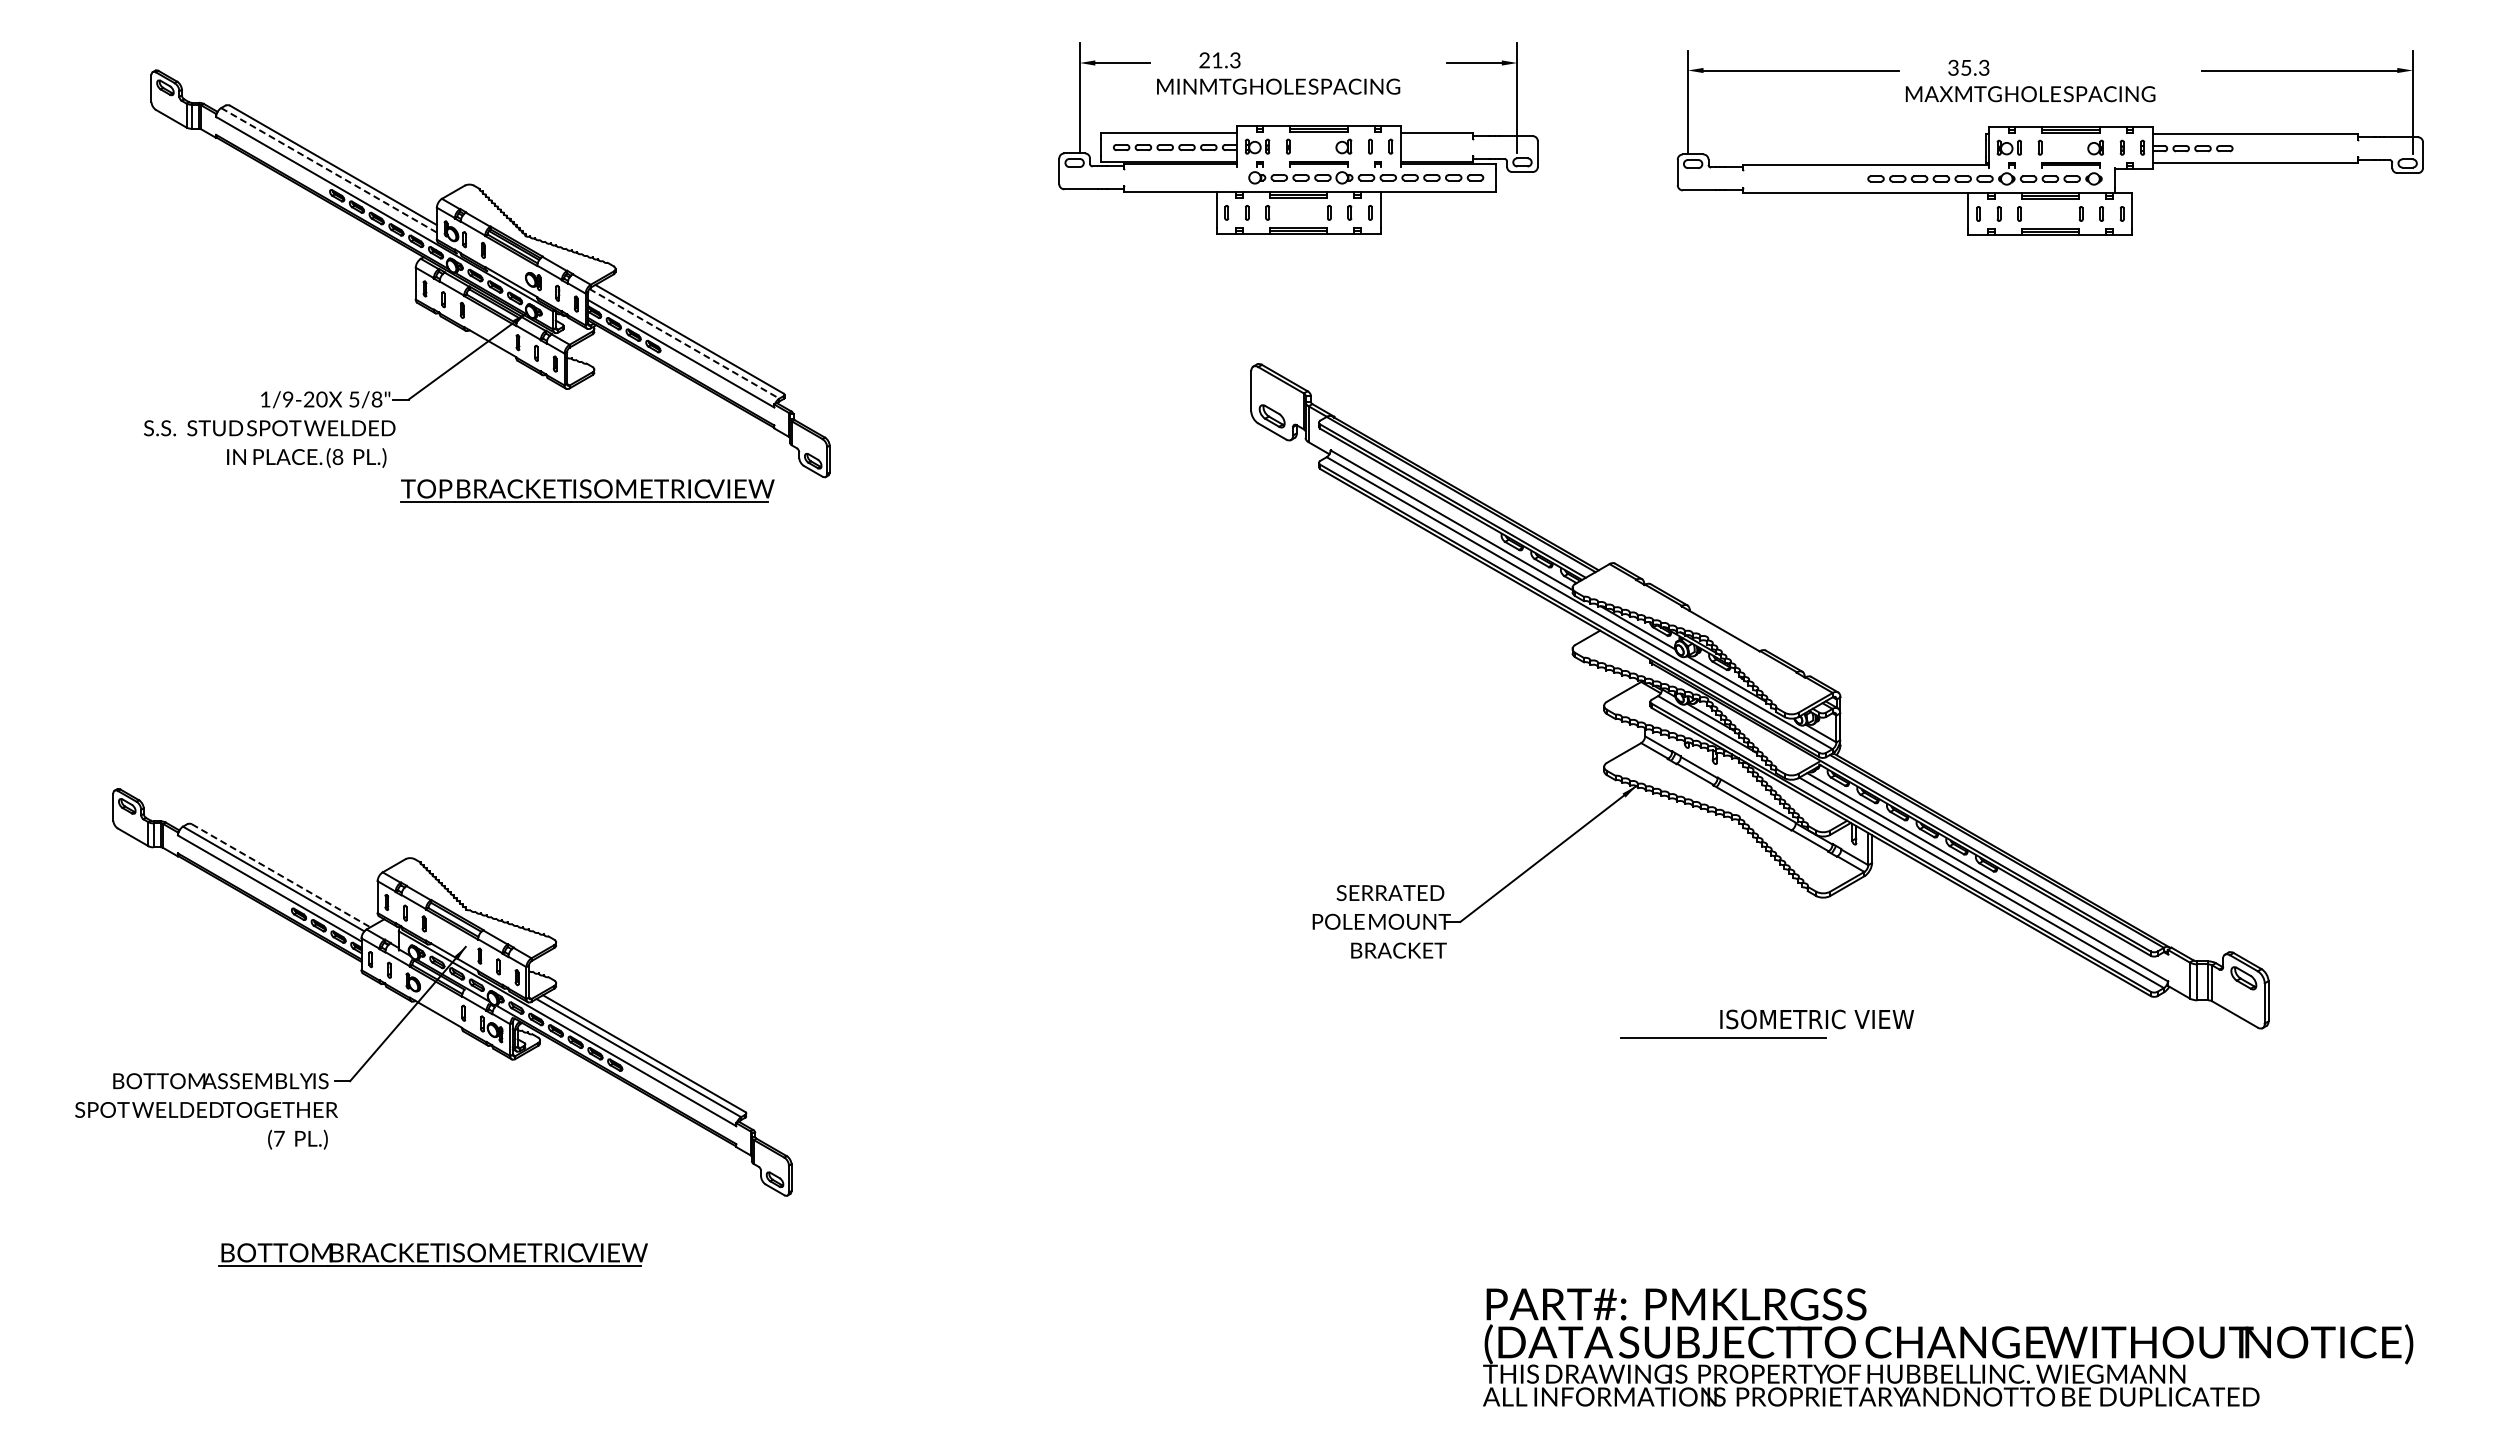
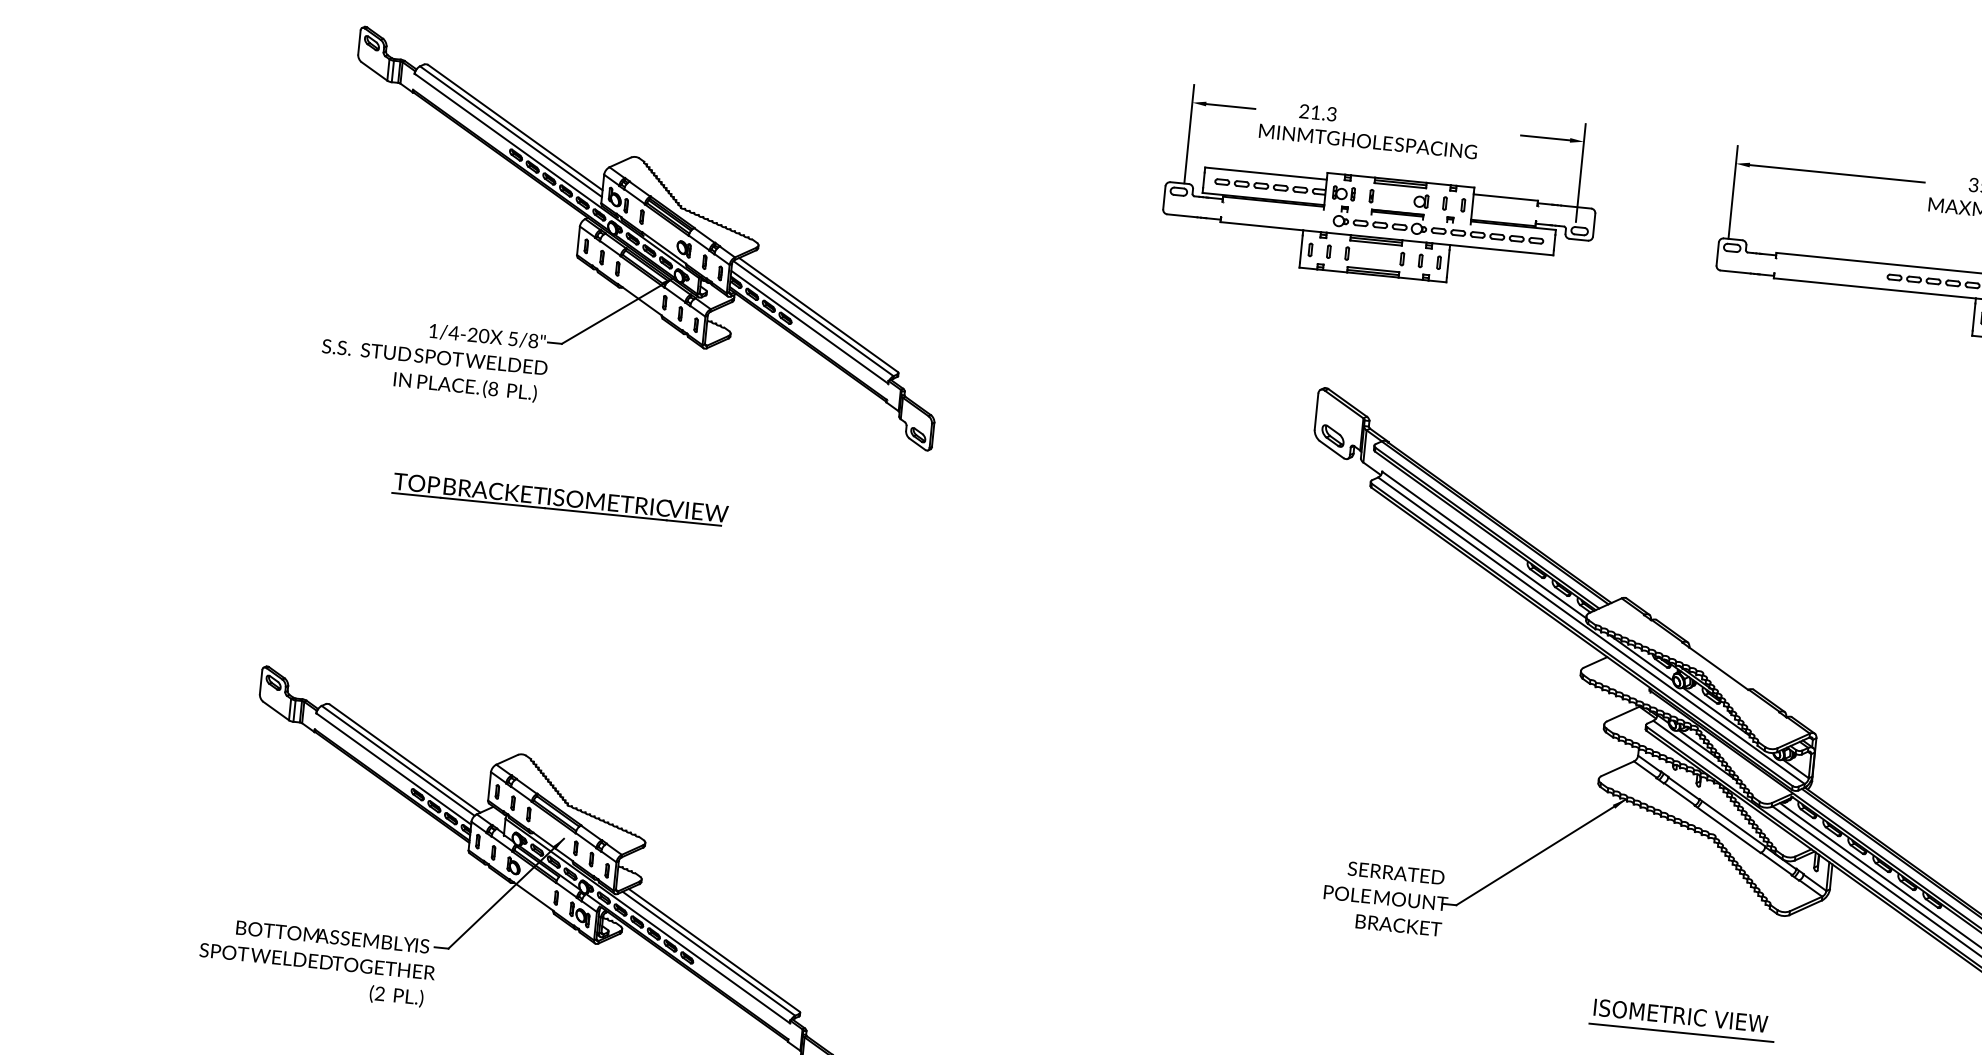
line: (329, 170) -> (511, 131), dashed -> solid
line: (684, 343) -> (813, 318), dashed -> solid
text: (287, 399) -> (453, 333), 1/9-20 -> 1/4-20
part: (587, 490) -> (560, 499), moved
line: (281, 876) -> (405, 759), dashed -> solid
text: (1816, 1019) -> (1680, 1015), moved
text: (279, 1138) -> (380, 993), (7 -> (2

